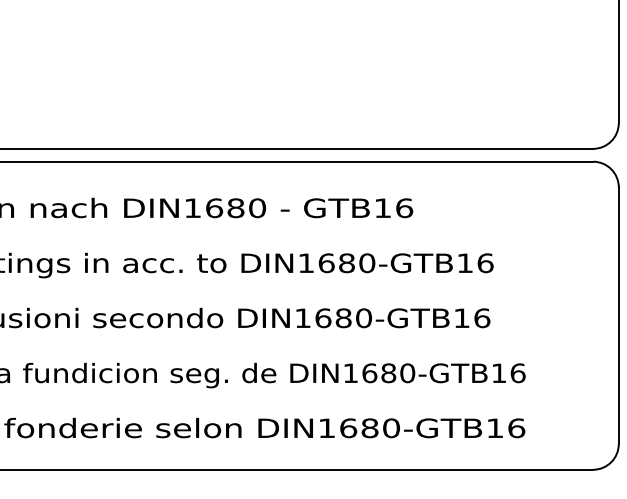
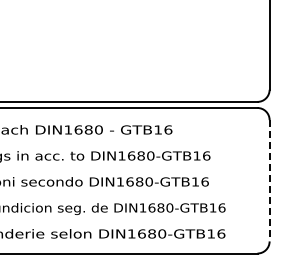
line: (618, 315) -> (269, 180), solid -> dashed

